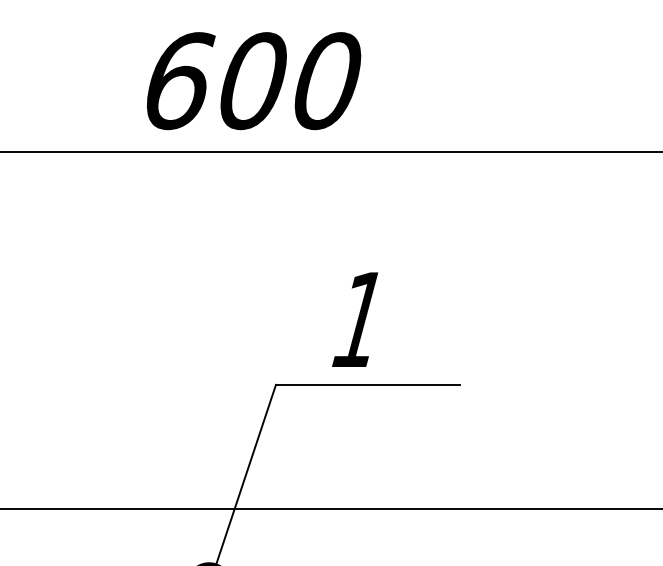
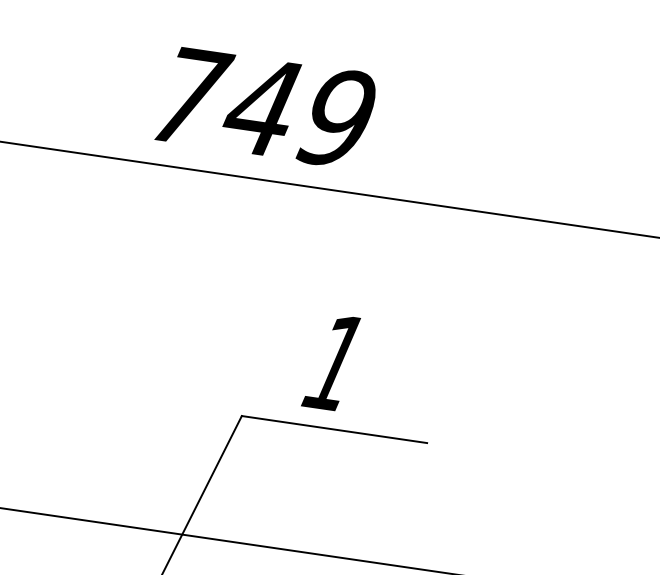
text: (253, 81) -> (263, 107), 600 -> 749

